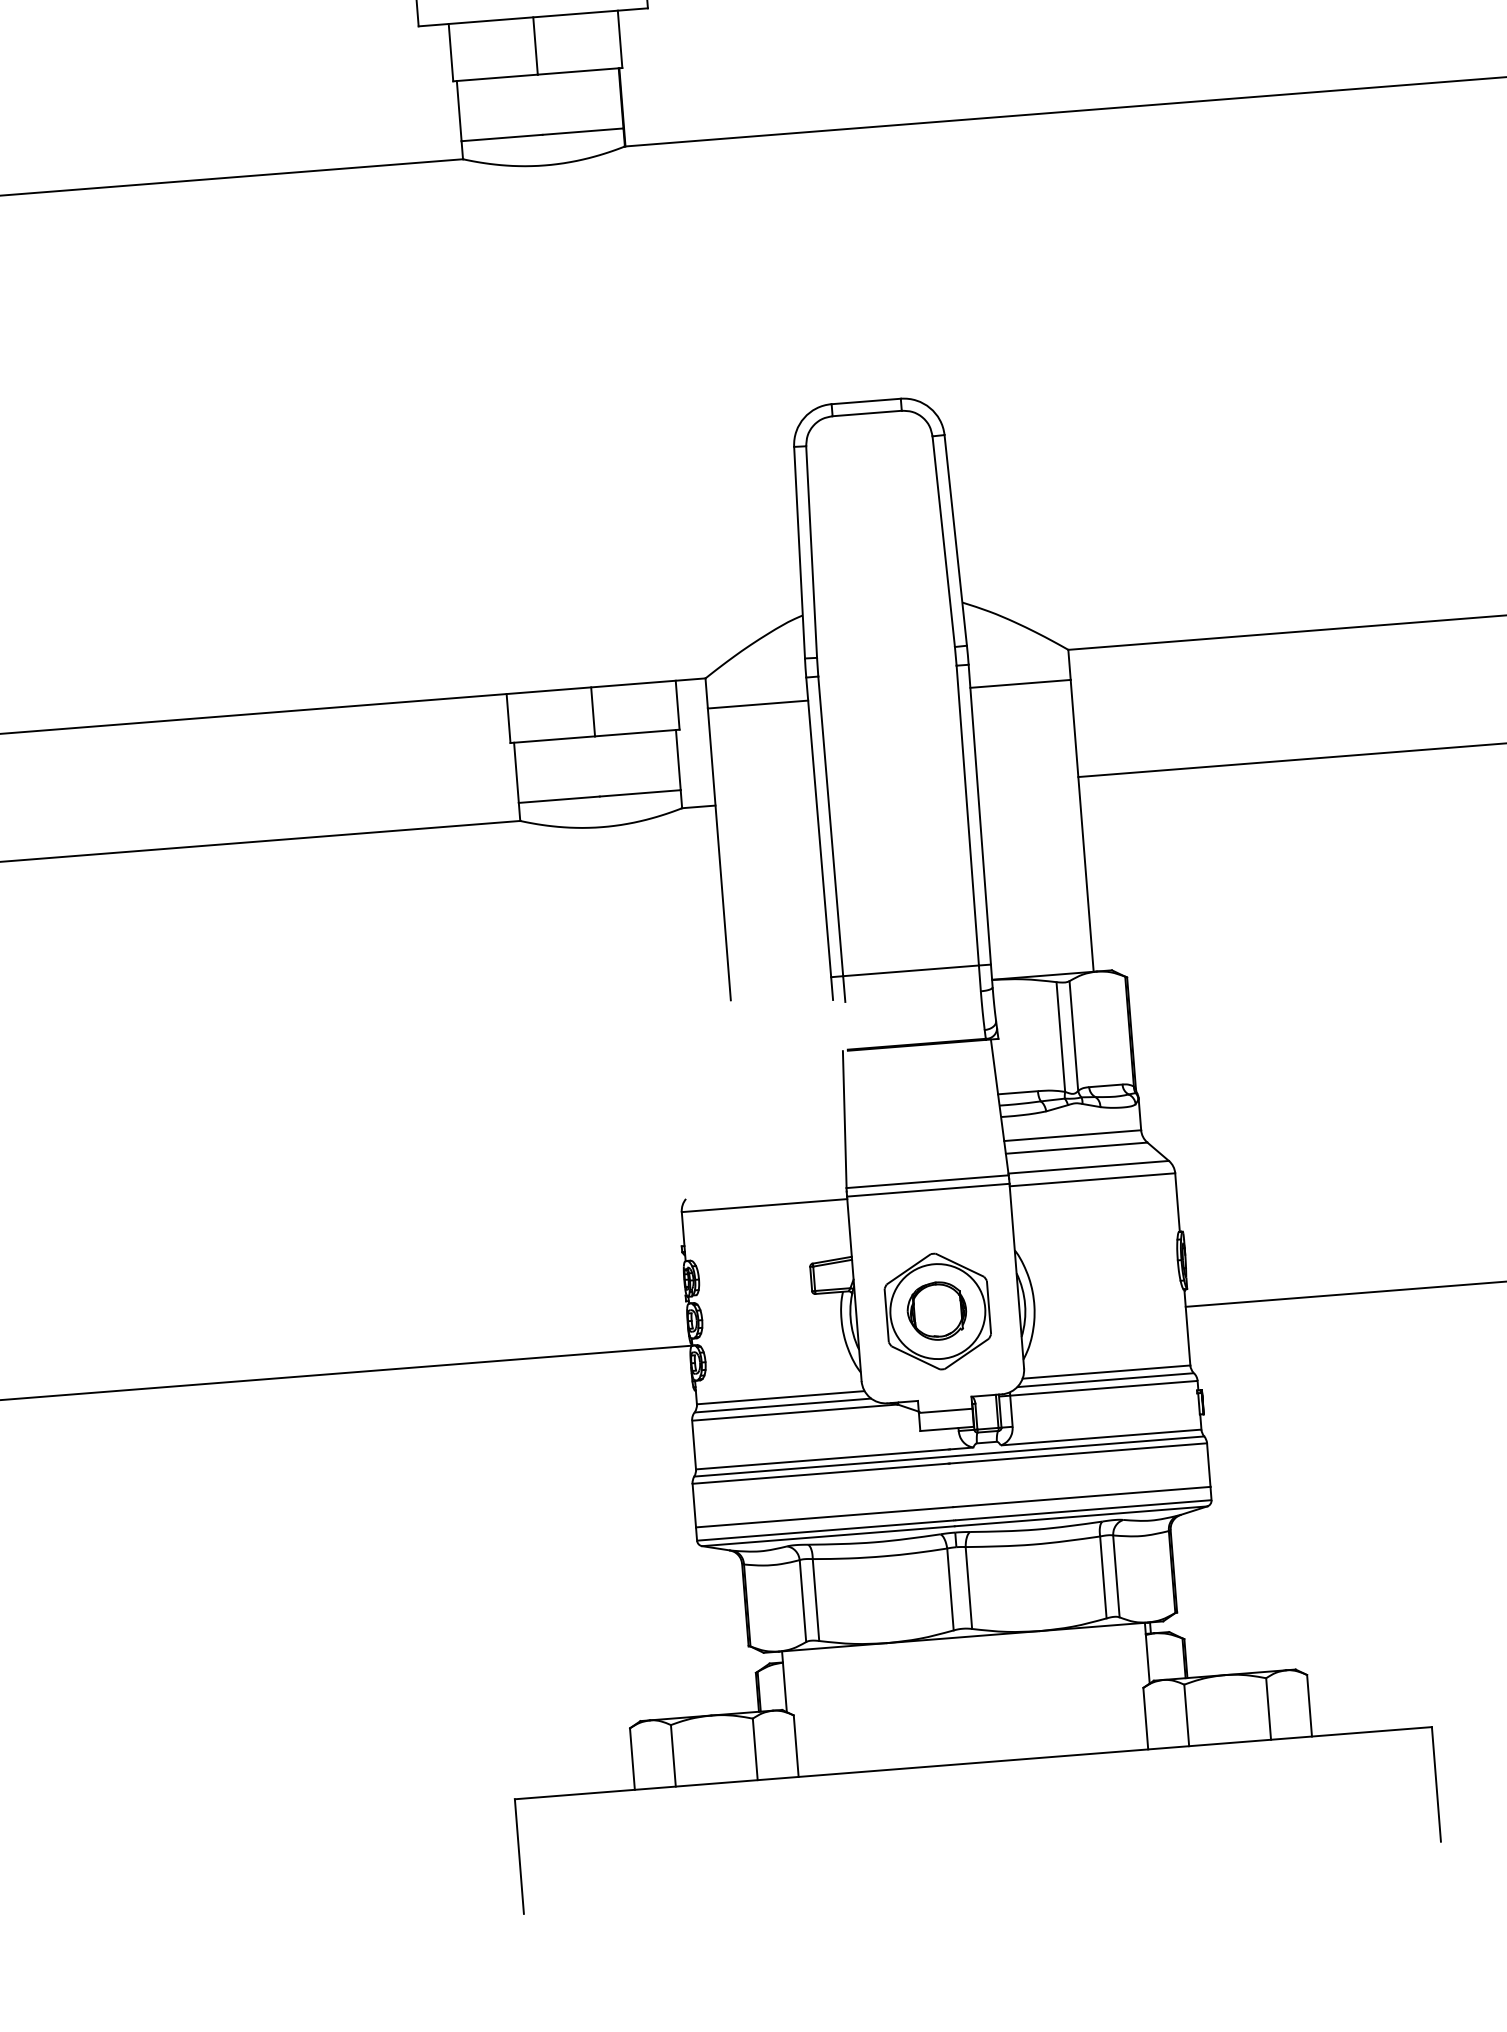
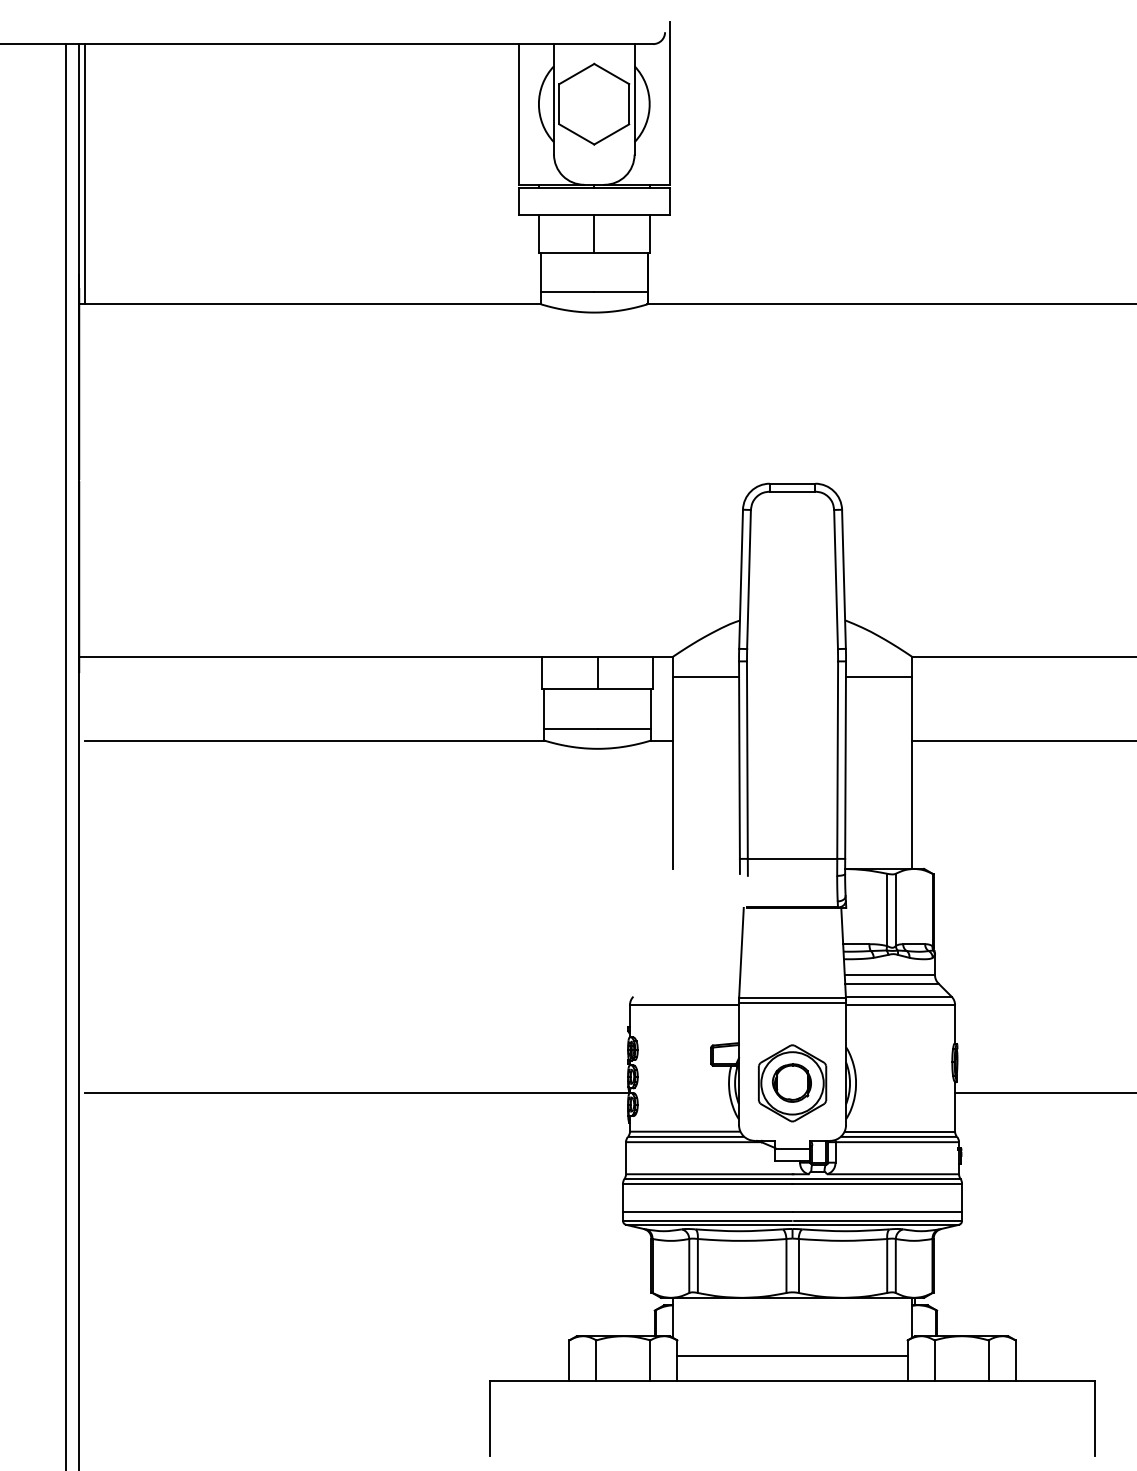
line: (970, 1724) -> (792, 1355), added

